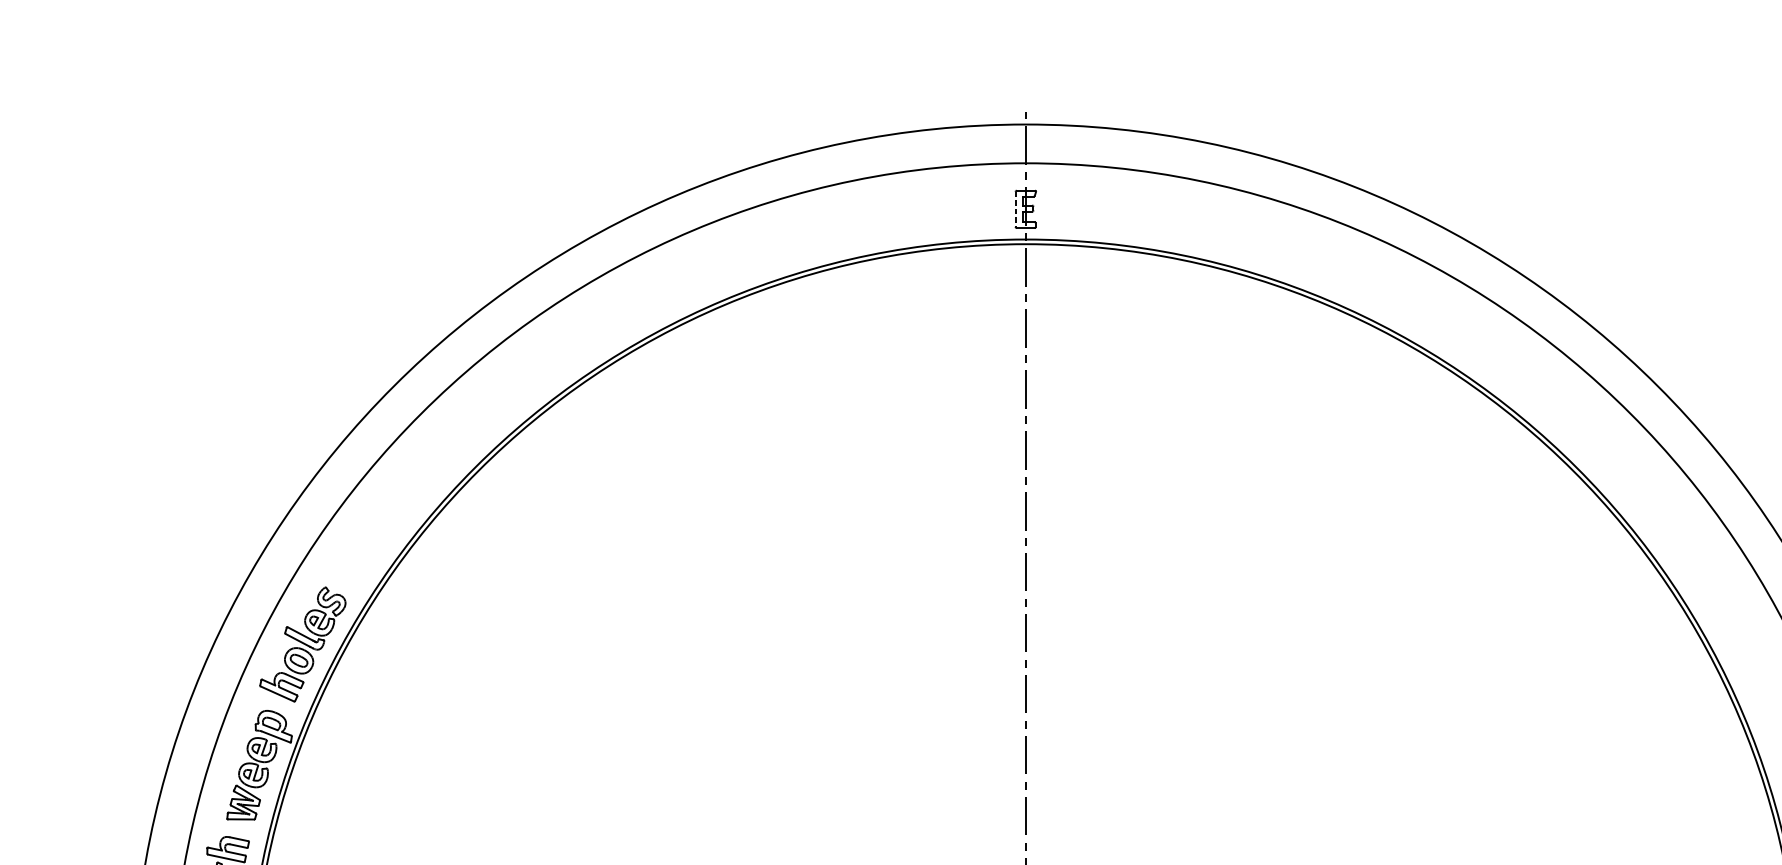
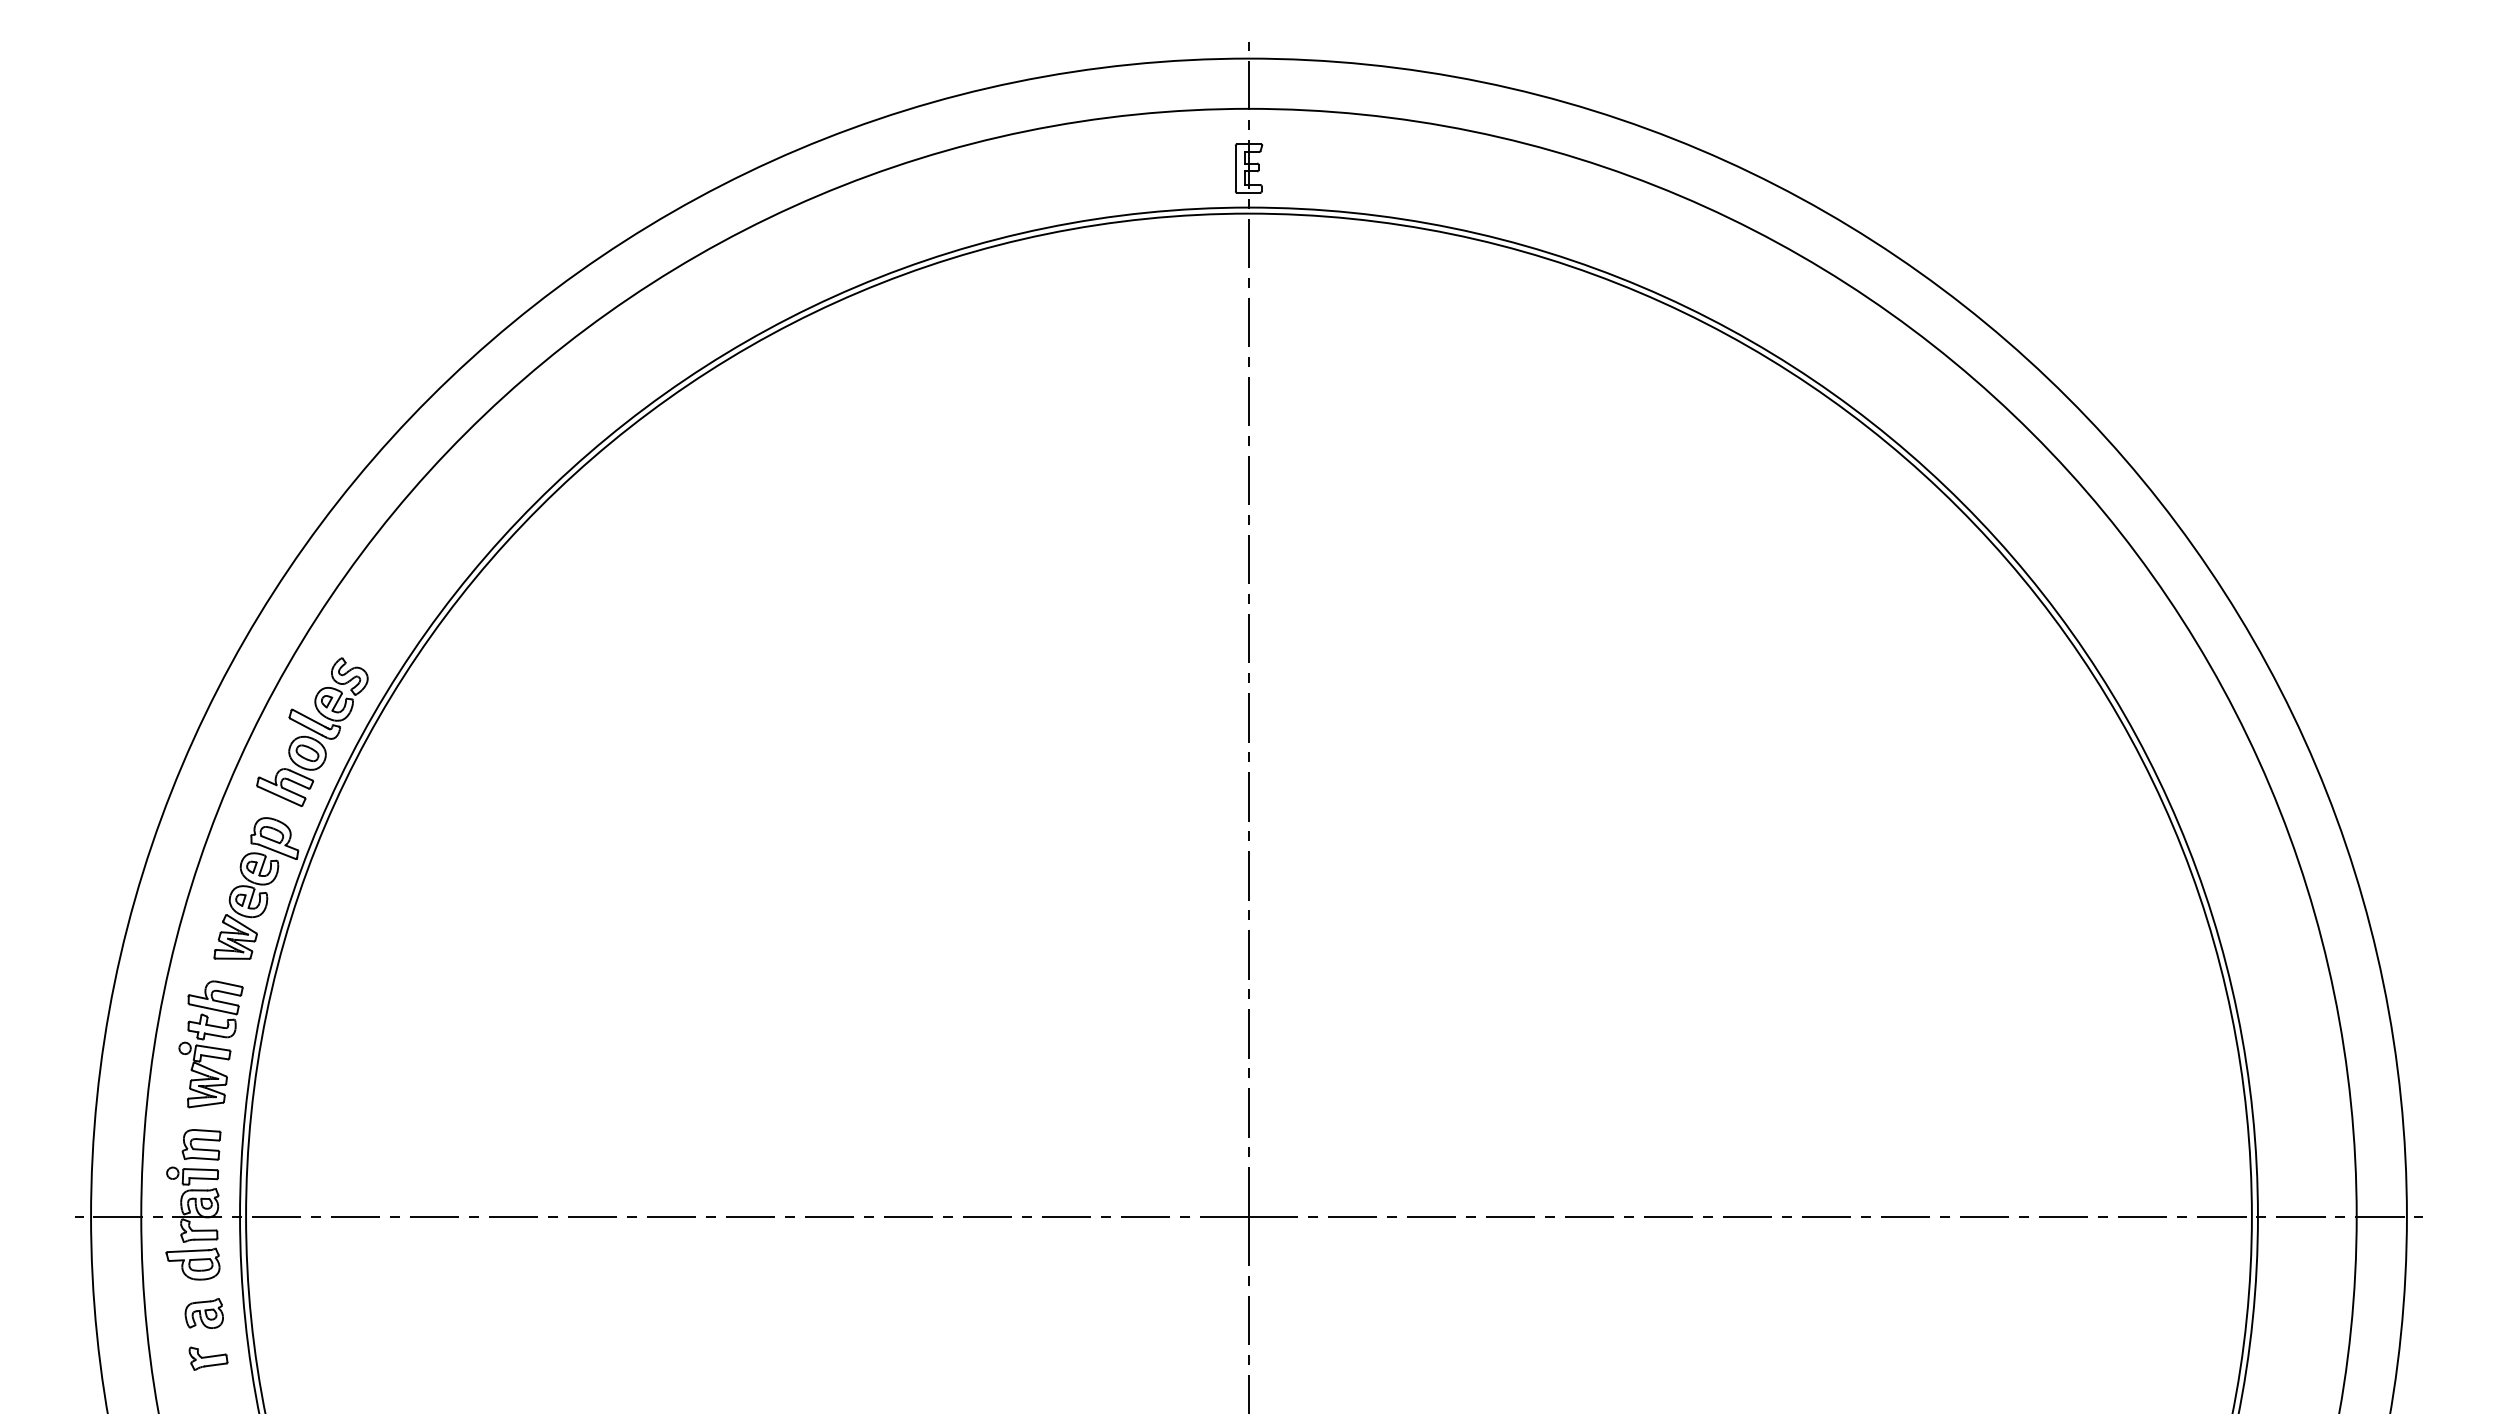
line: (1015, 209) -> (1235, 168), dashed -> solid

